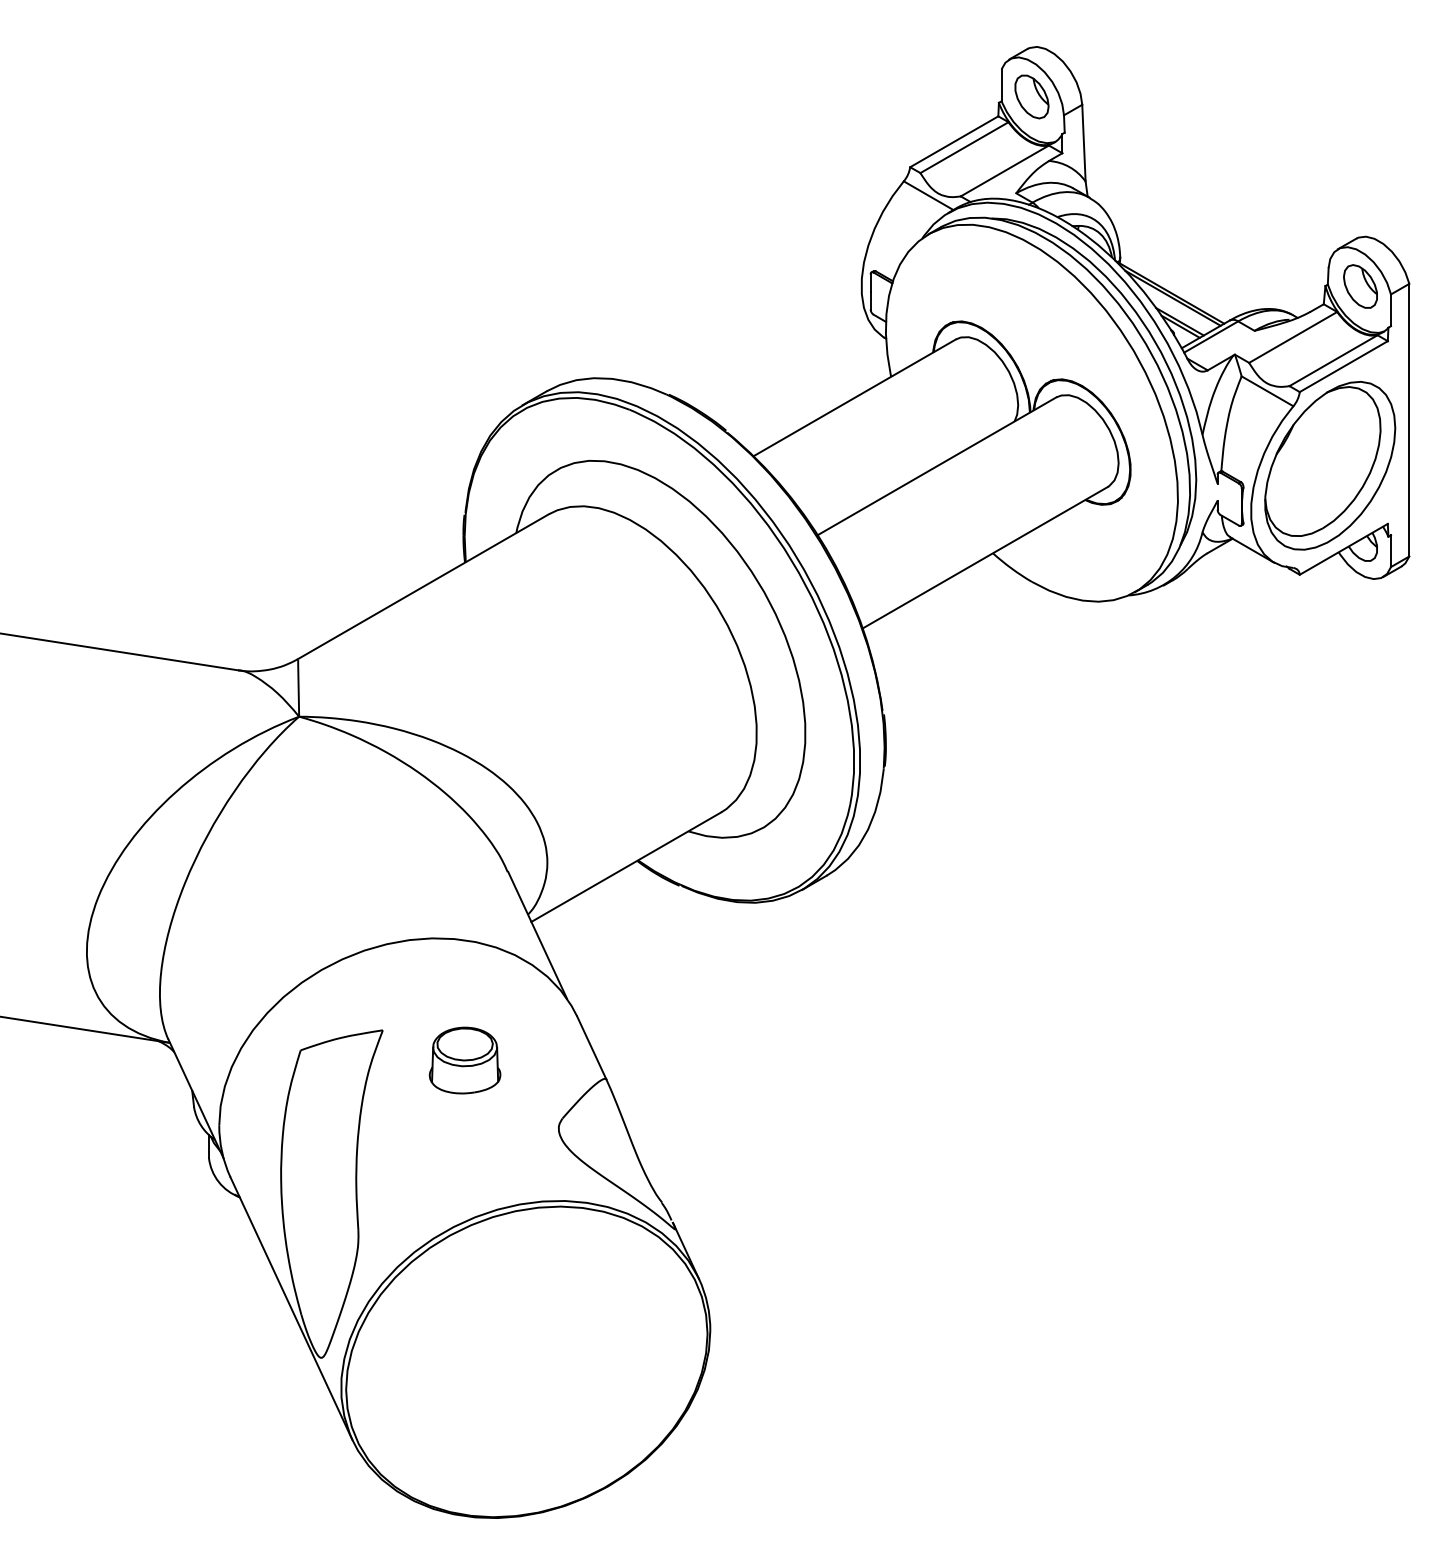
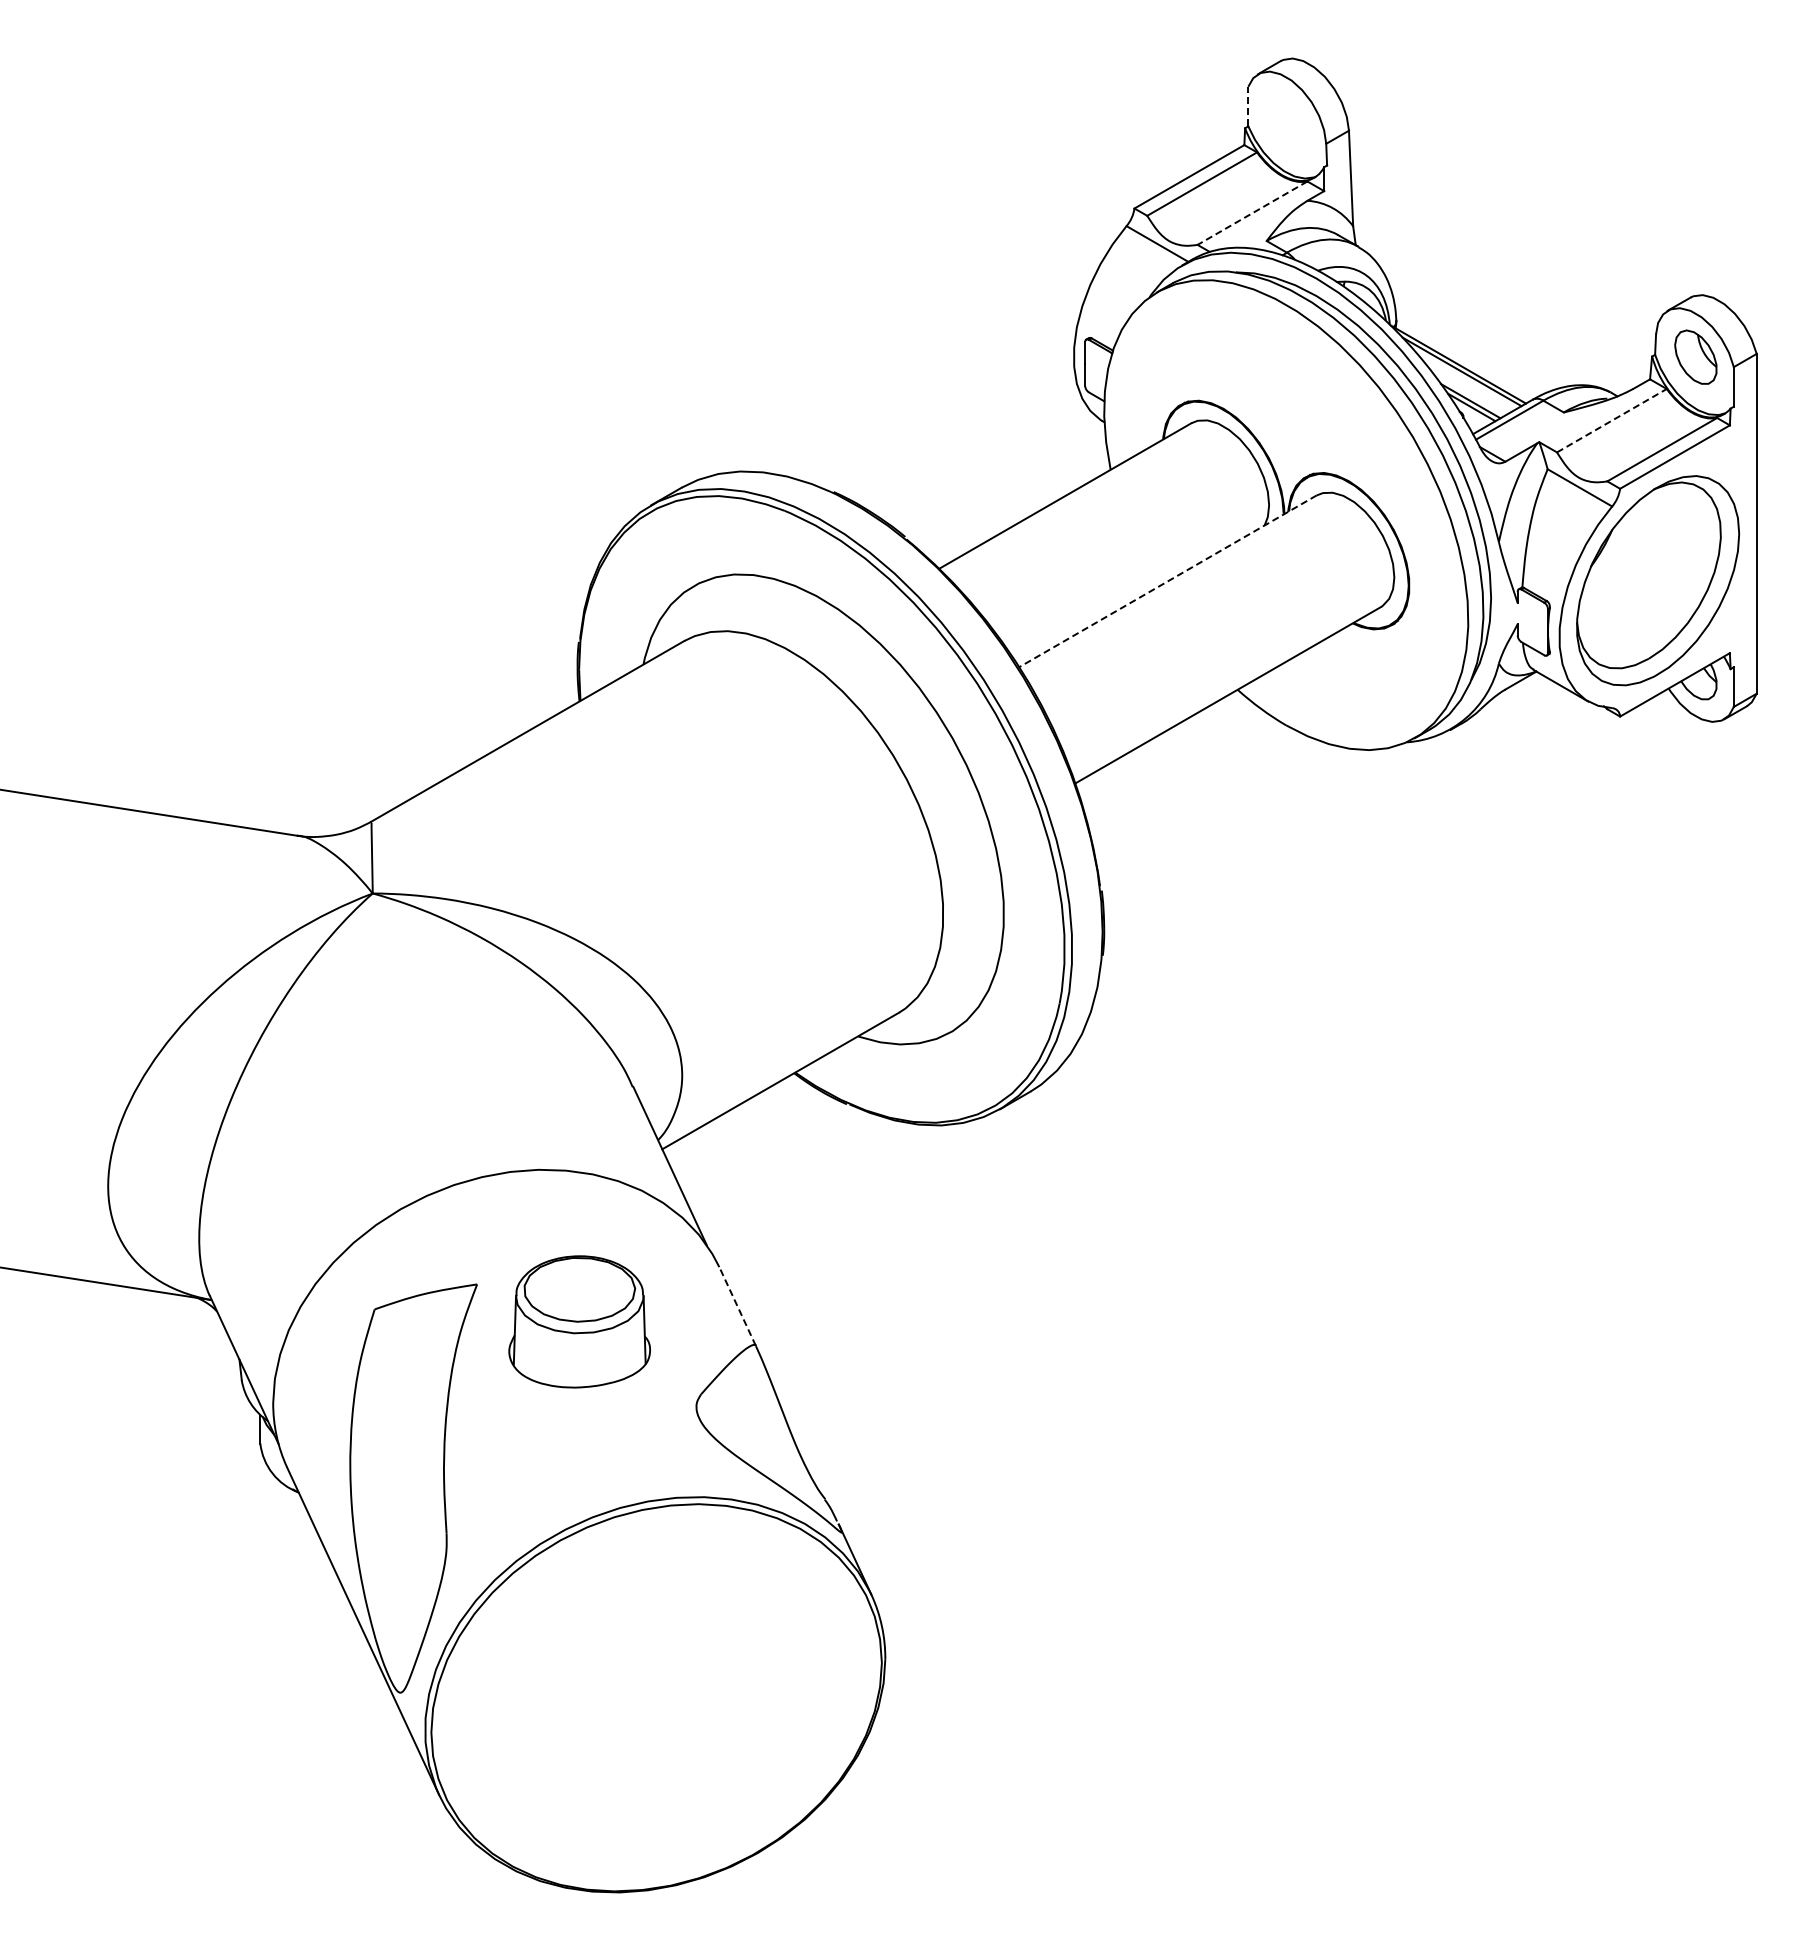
line: (1001, 85) -> (1248, 106), solid -> dashed
part: (1031, 96) -> (1285, 120), removed
line: (1004, 171) -> (1252, 213), solid -> dashed
line: (1293, 337) -> (1612, 420), solid -> dashed
line: (936, 466) -> (1167, 581), solid -> dashed
line: (591, 1048) -> (737, 1306), solid -> dashed
part: (464, 1060) -> (579, 1322), size x1.6

